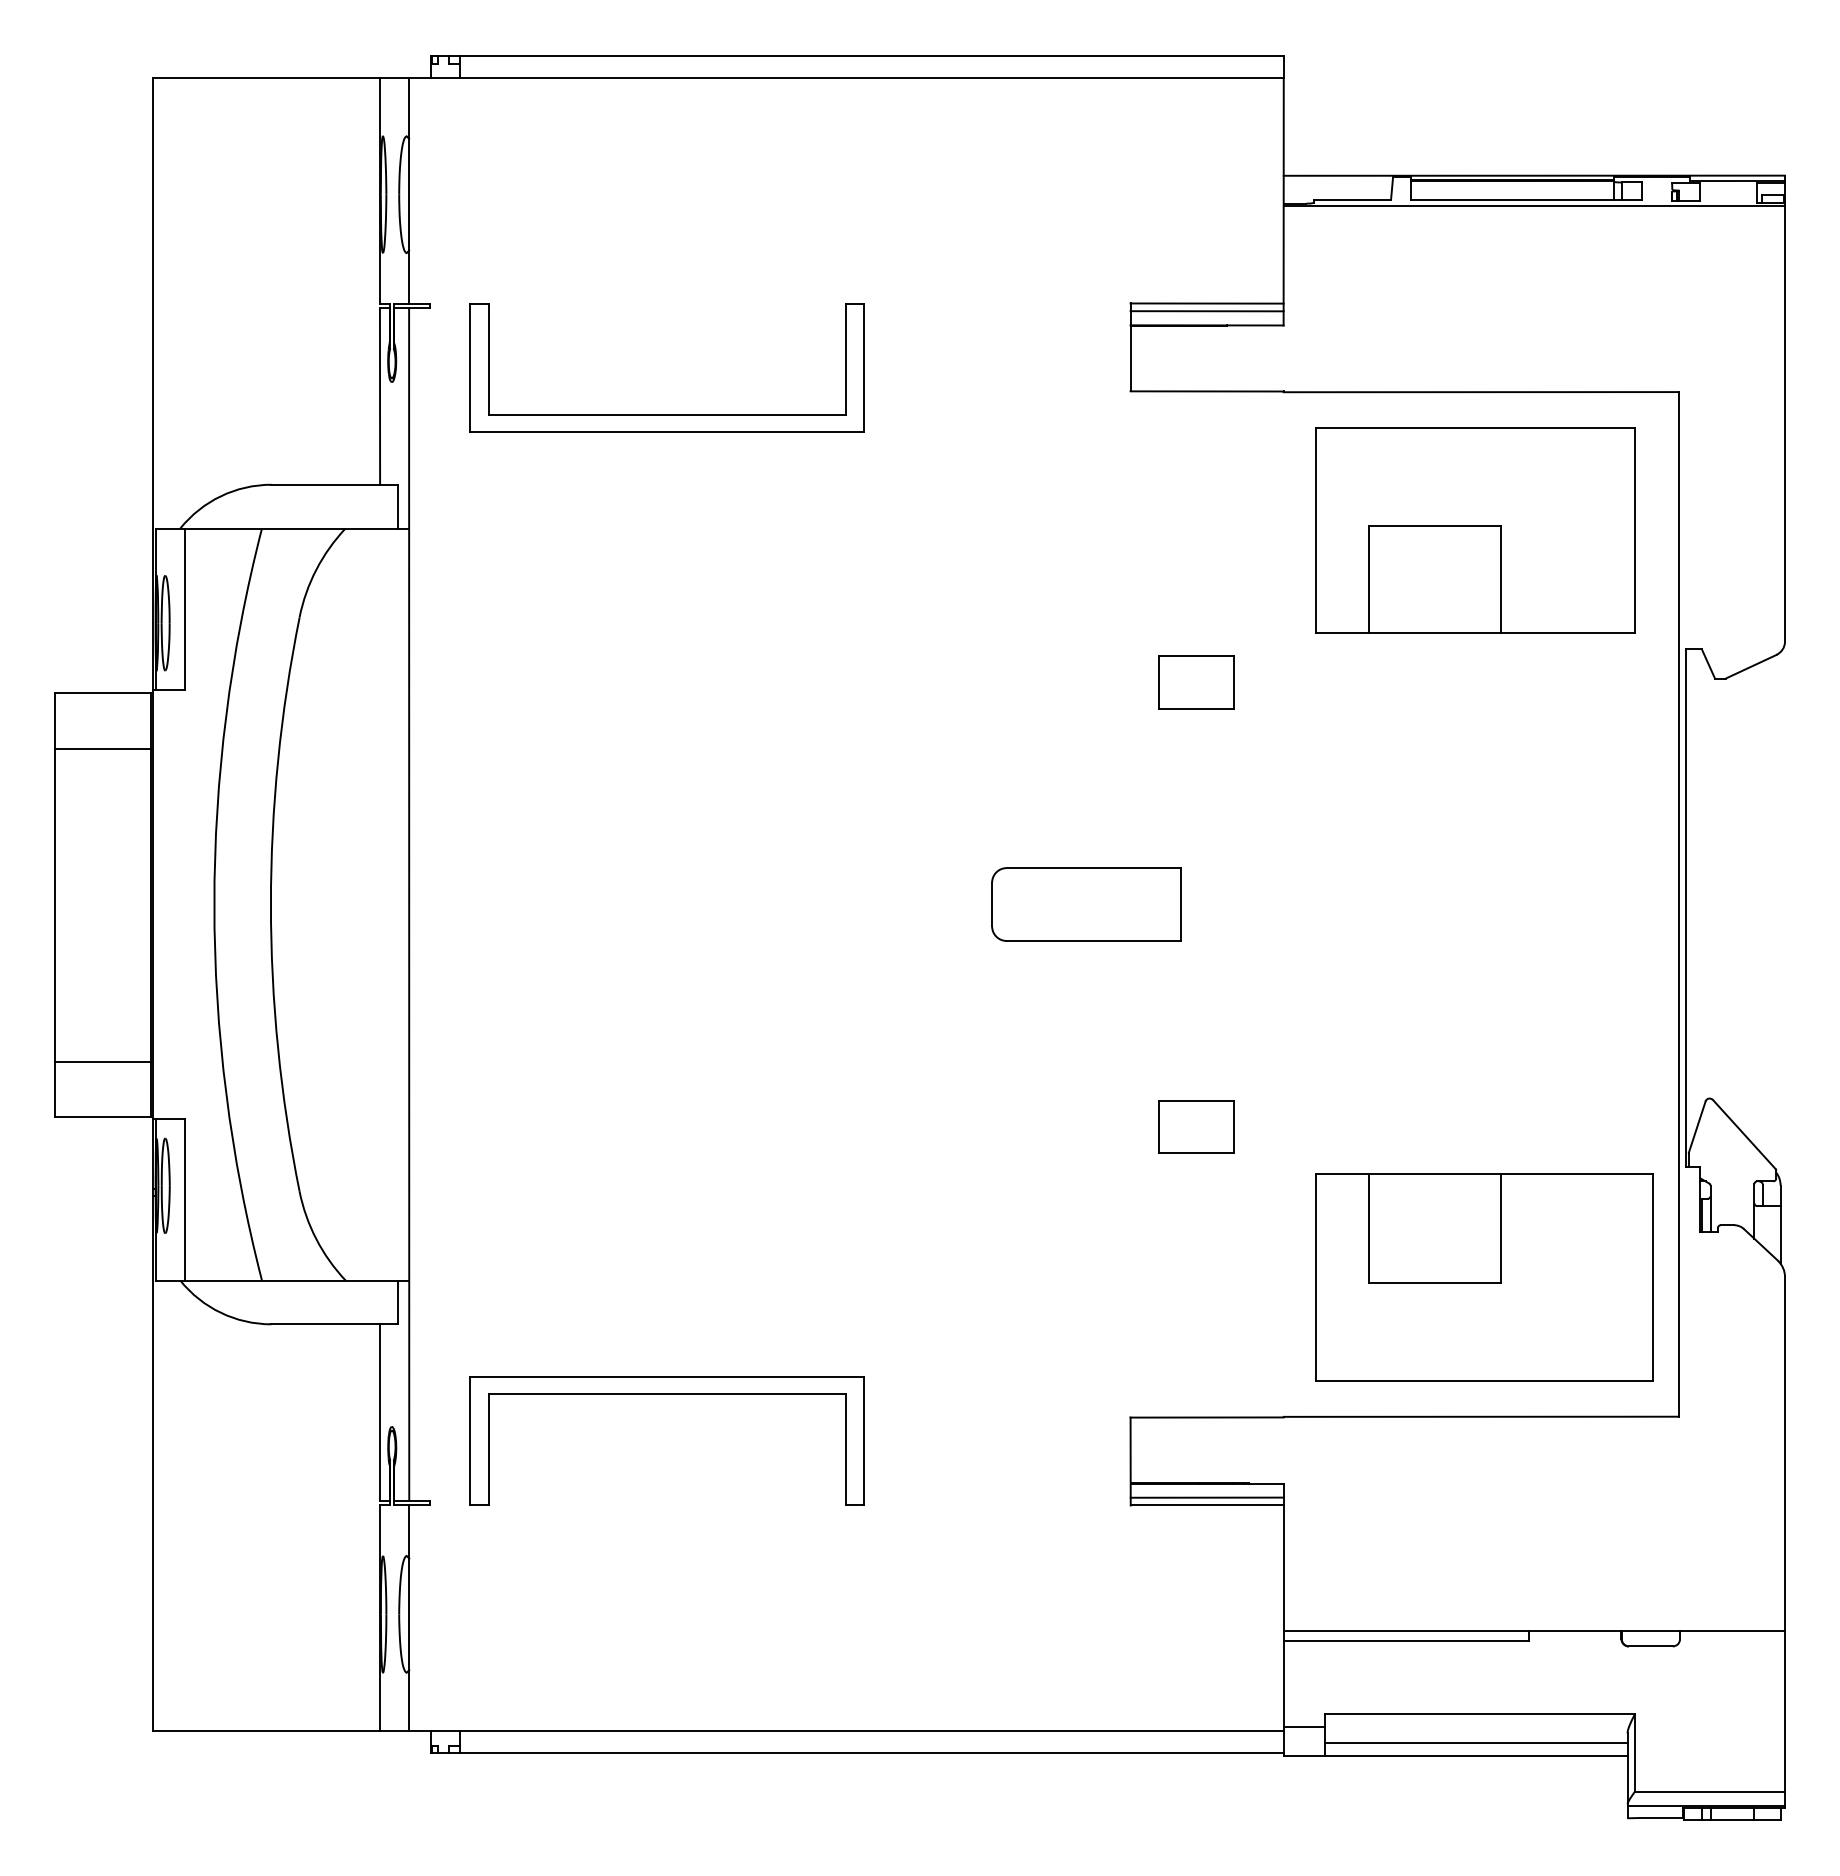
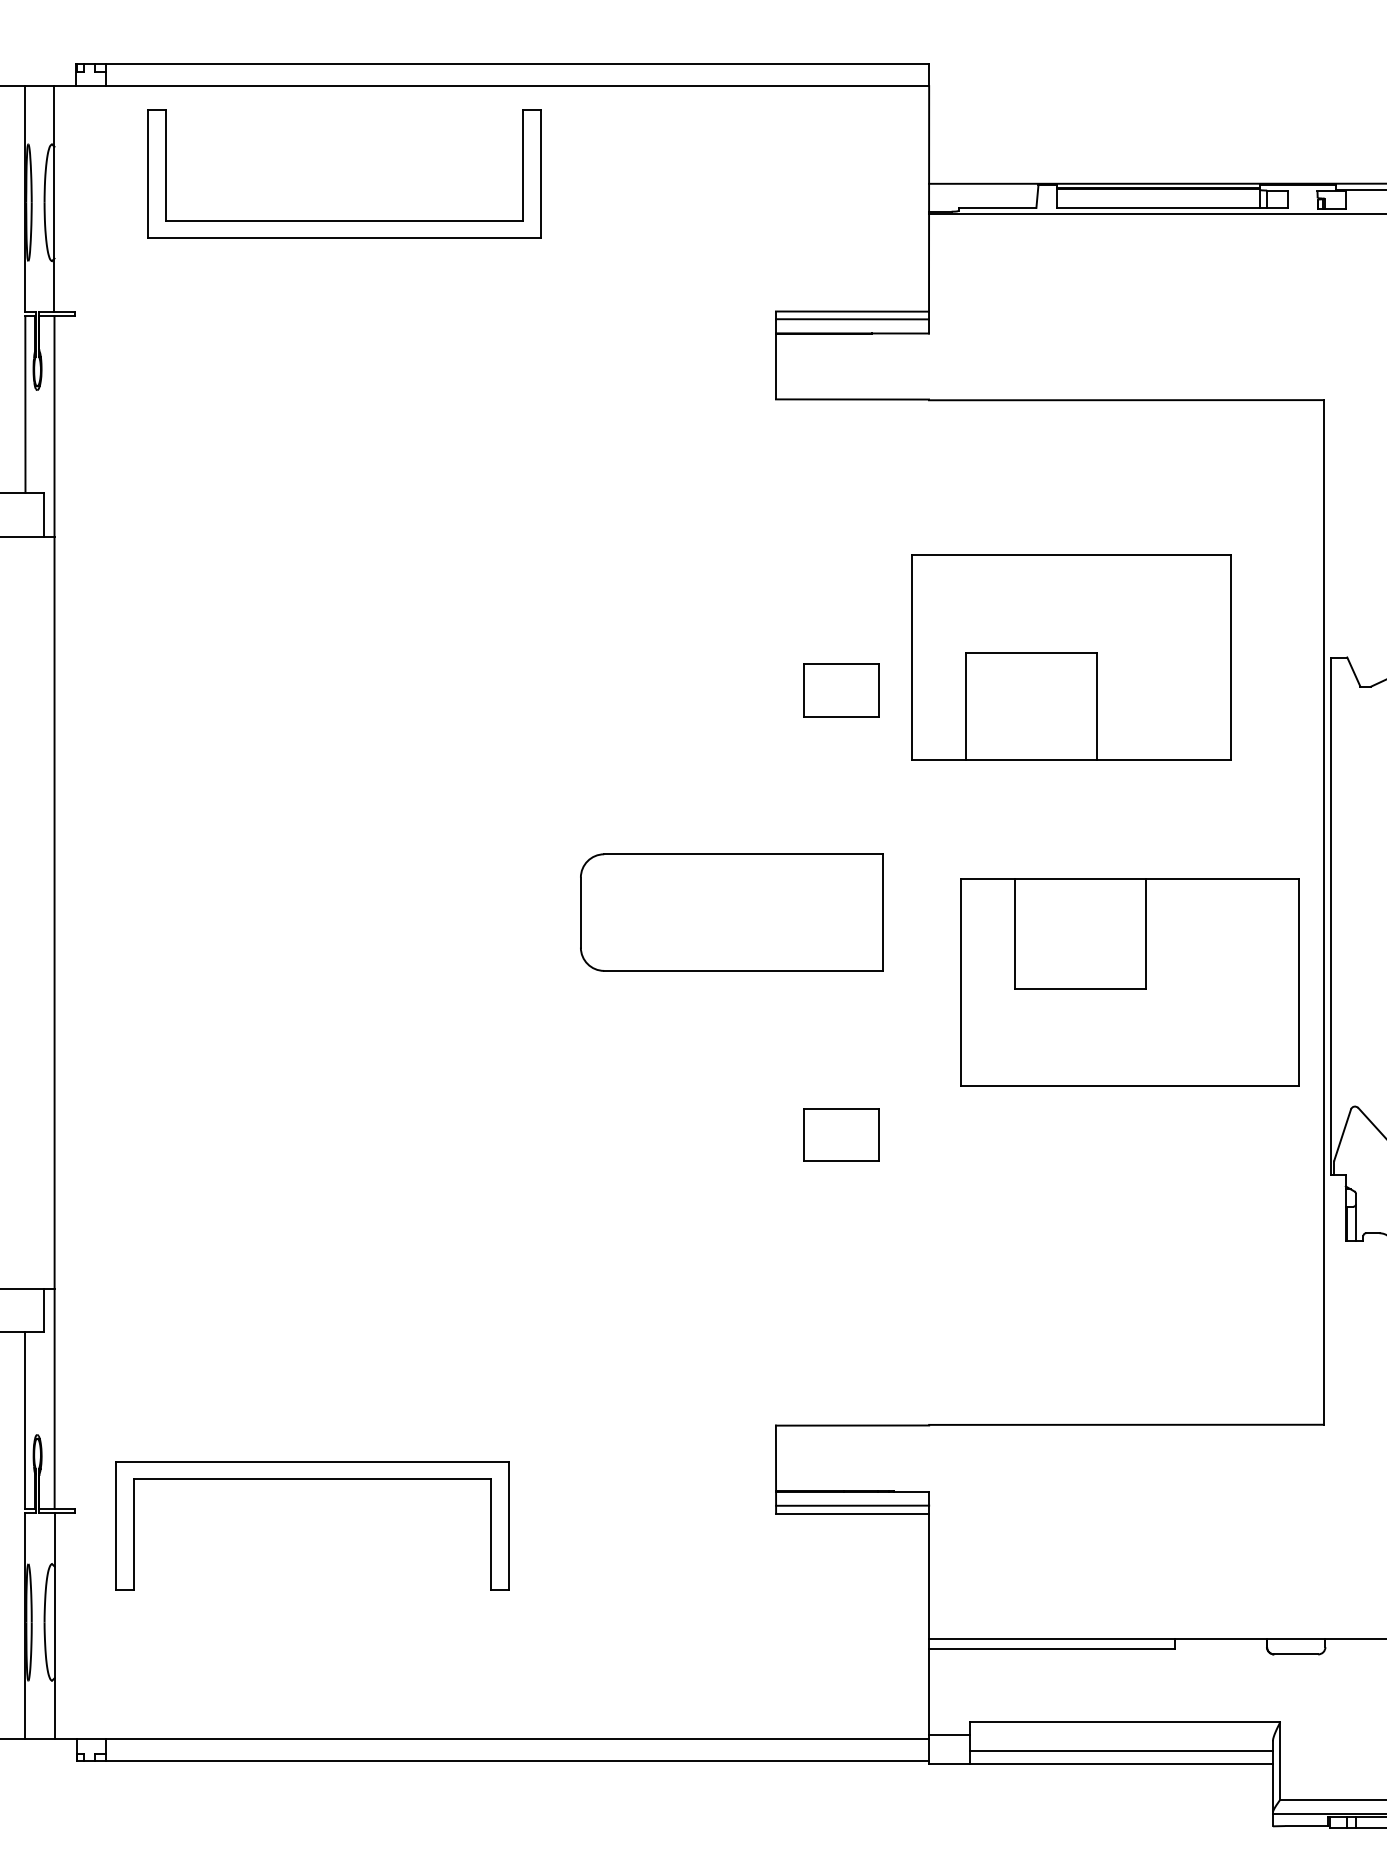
part: (666, 414) -> (343, 220), moved
part: (1475, 530) -> (1071, 657), moved
part: (1086, 904) -> (731, 912), size x1.6
part: (1484, 1277) -> (1129, 982), moved
part: (666, 1394) -> (311, 1479), moved

